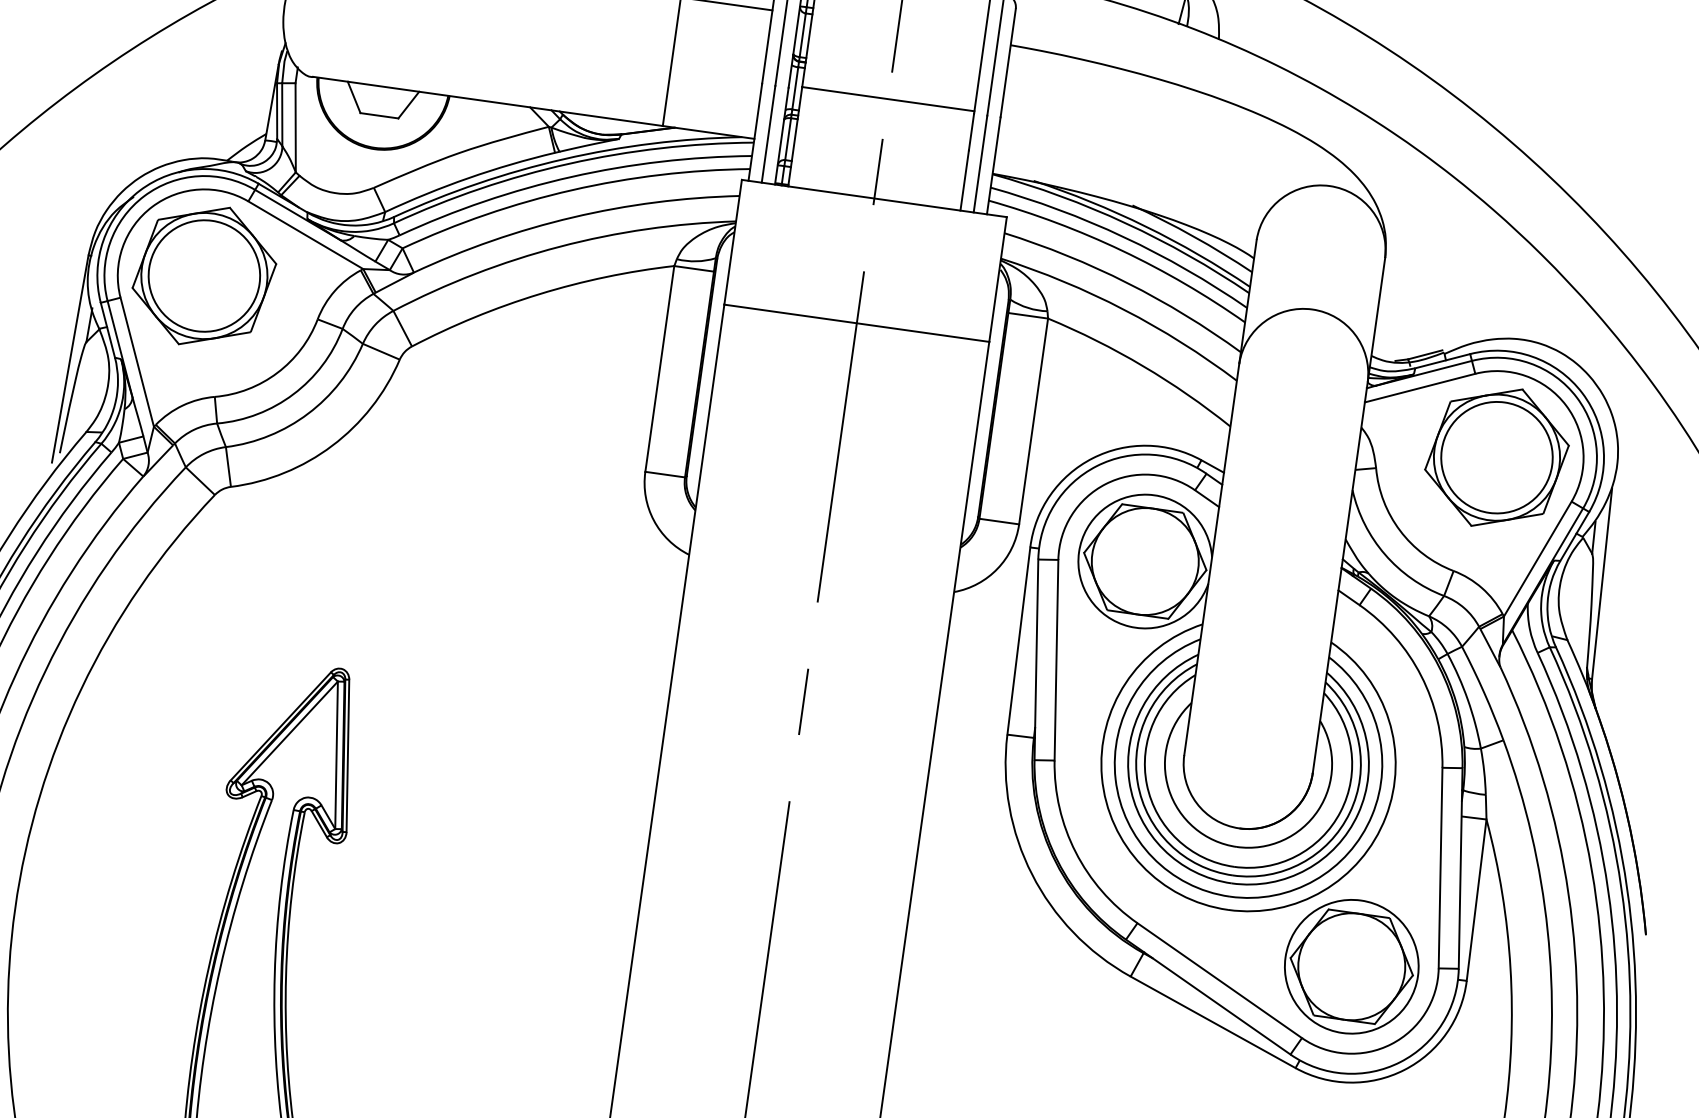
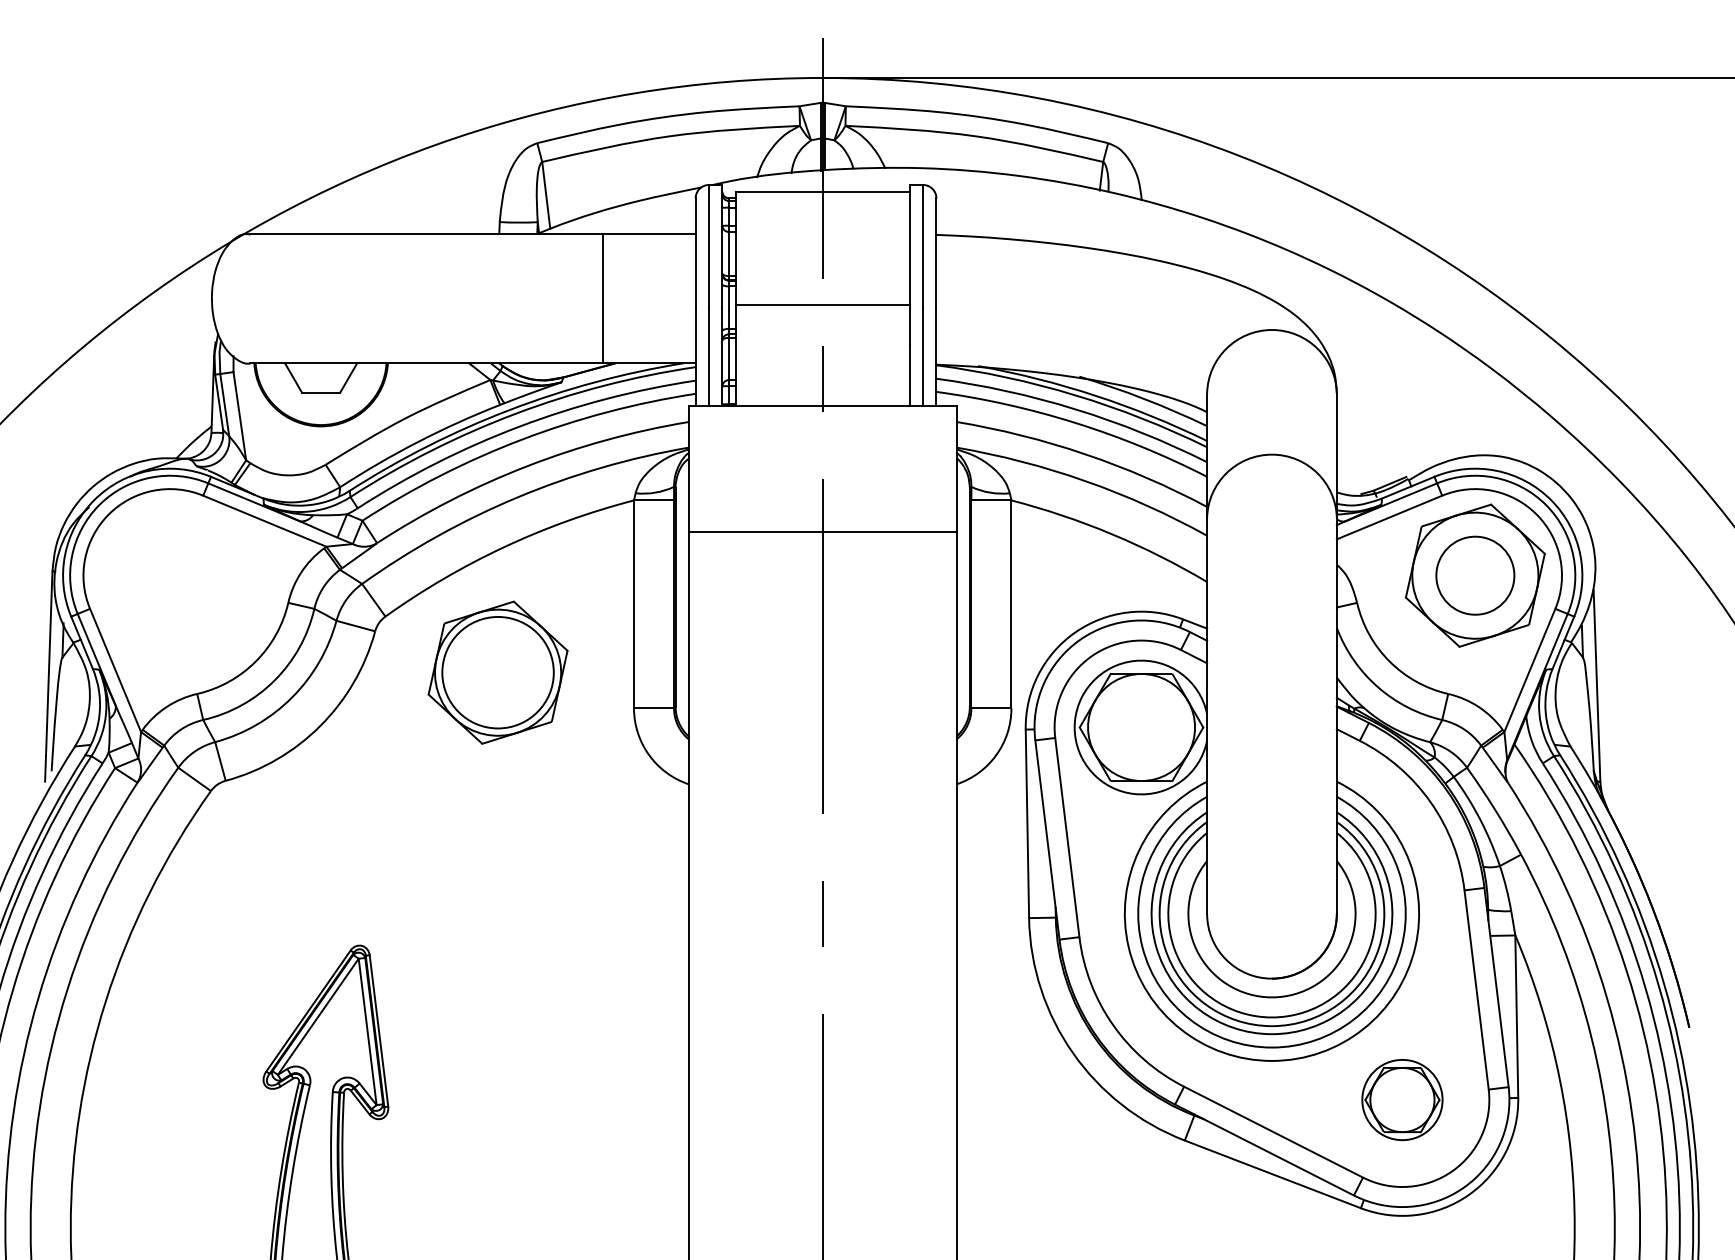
part: (203, 275) -> (497, 672), moved
circle: (1497, 457) -> (1475, 575), size x0.7
part: (1351, 966) -> (1402, 1099), size x0.6

